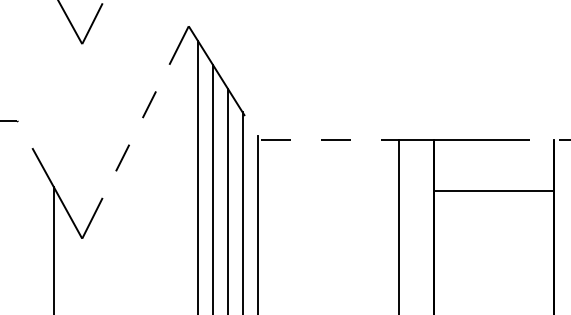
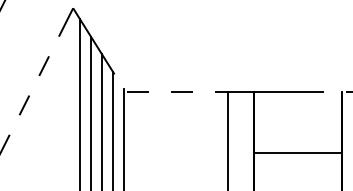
line: (493, 191) -> (297, 152), moved

